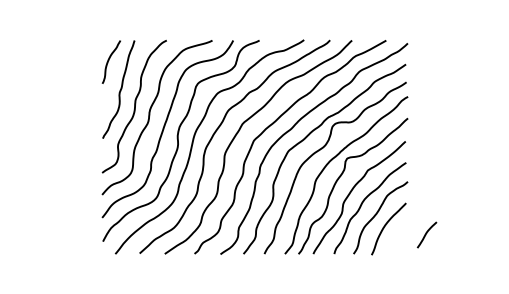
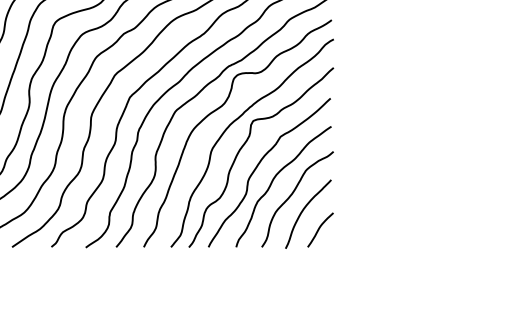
curve: (426, 234) -> (319, 229), moved

